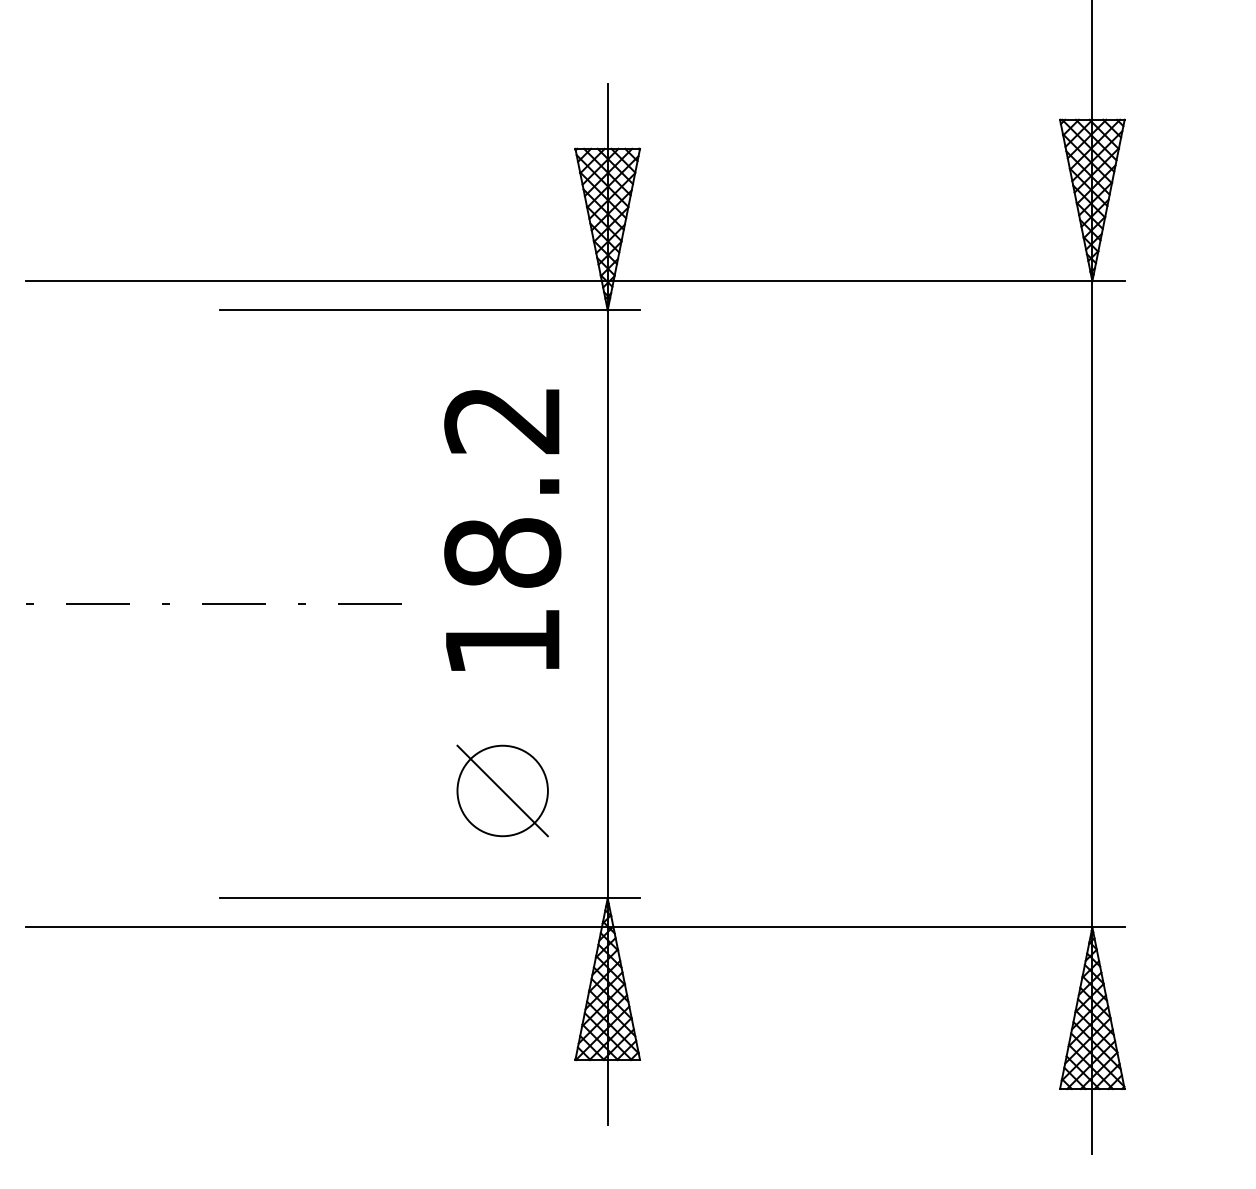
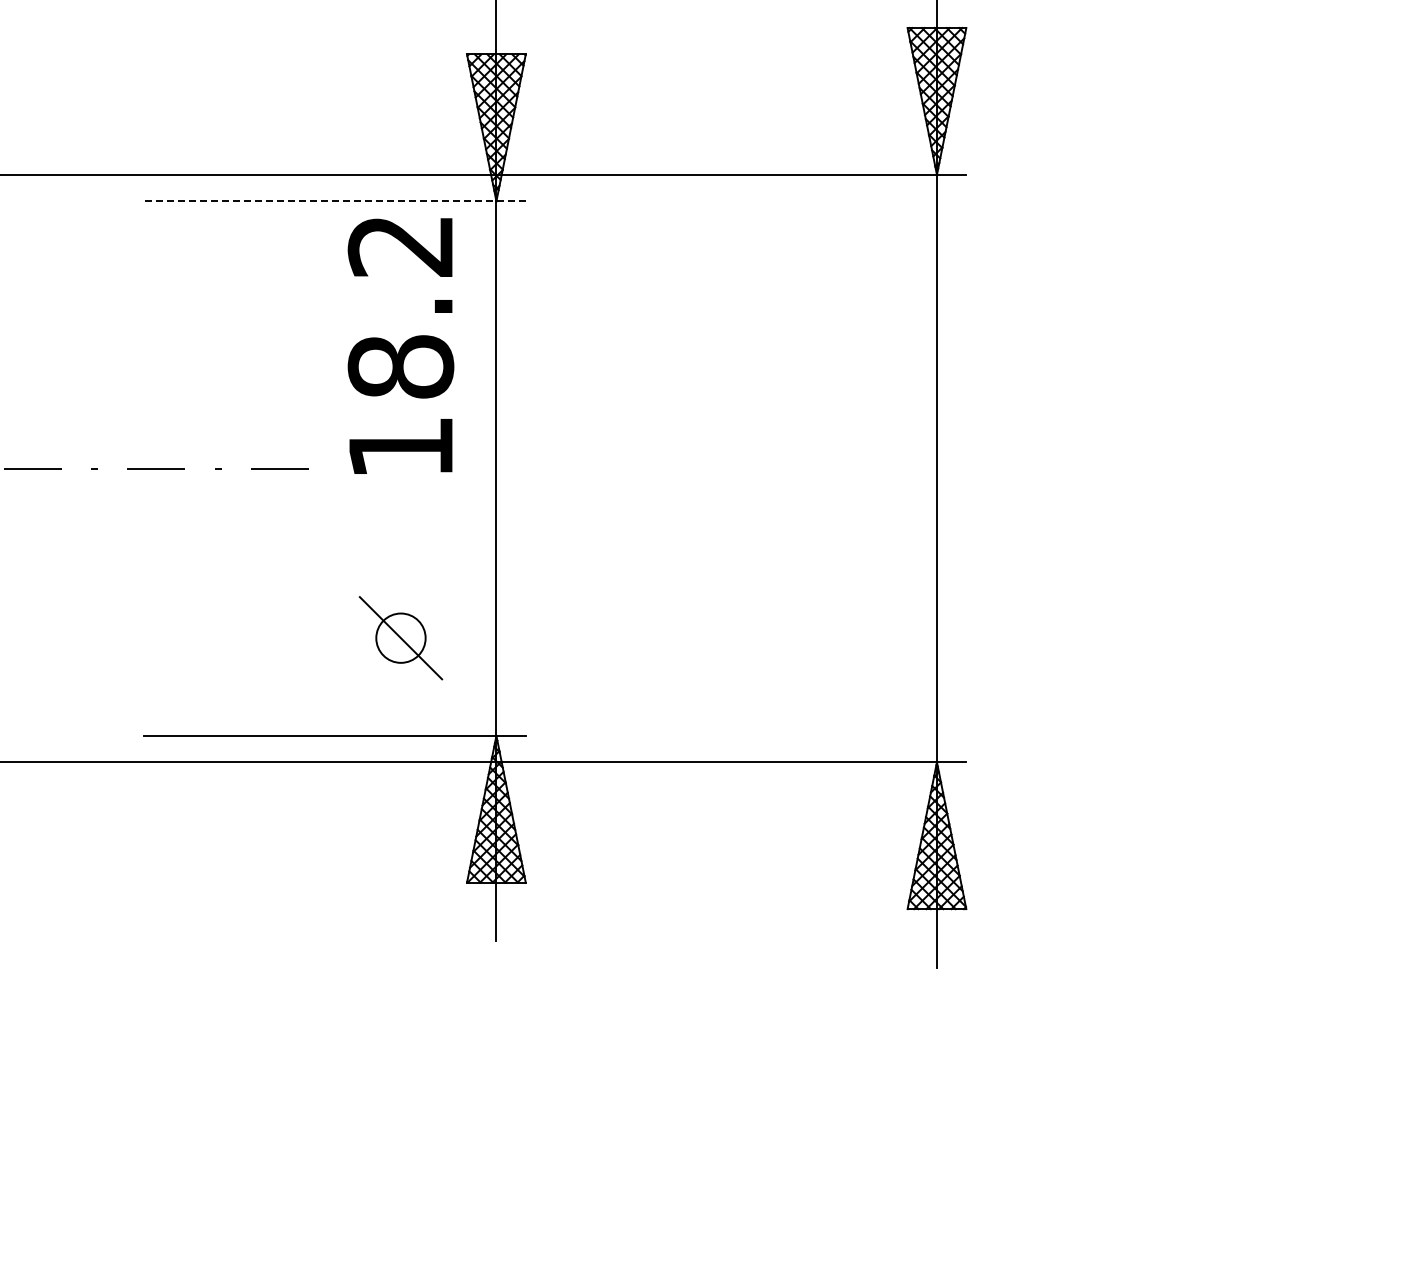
line: (429, 310) -> (334, 201), solid -> dashed
text: (502, 529) -> (400, 345), moved
circle: (502, 791) -> (400, 638), size x0.6

